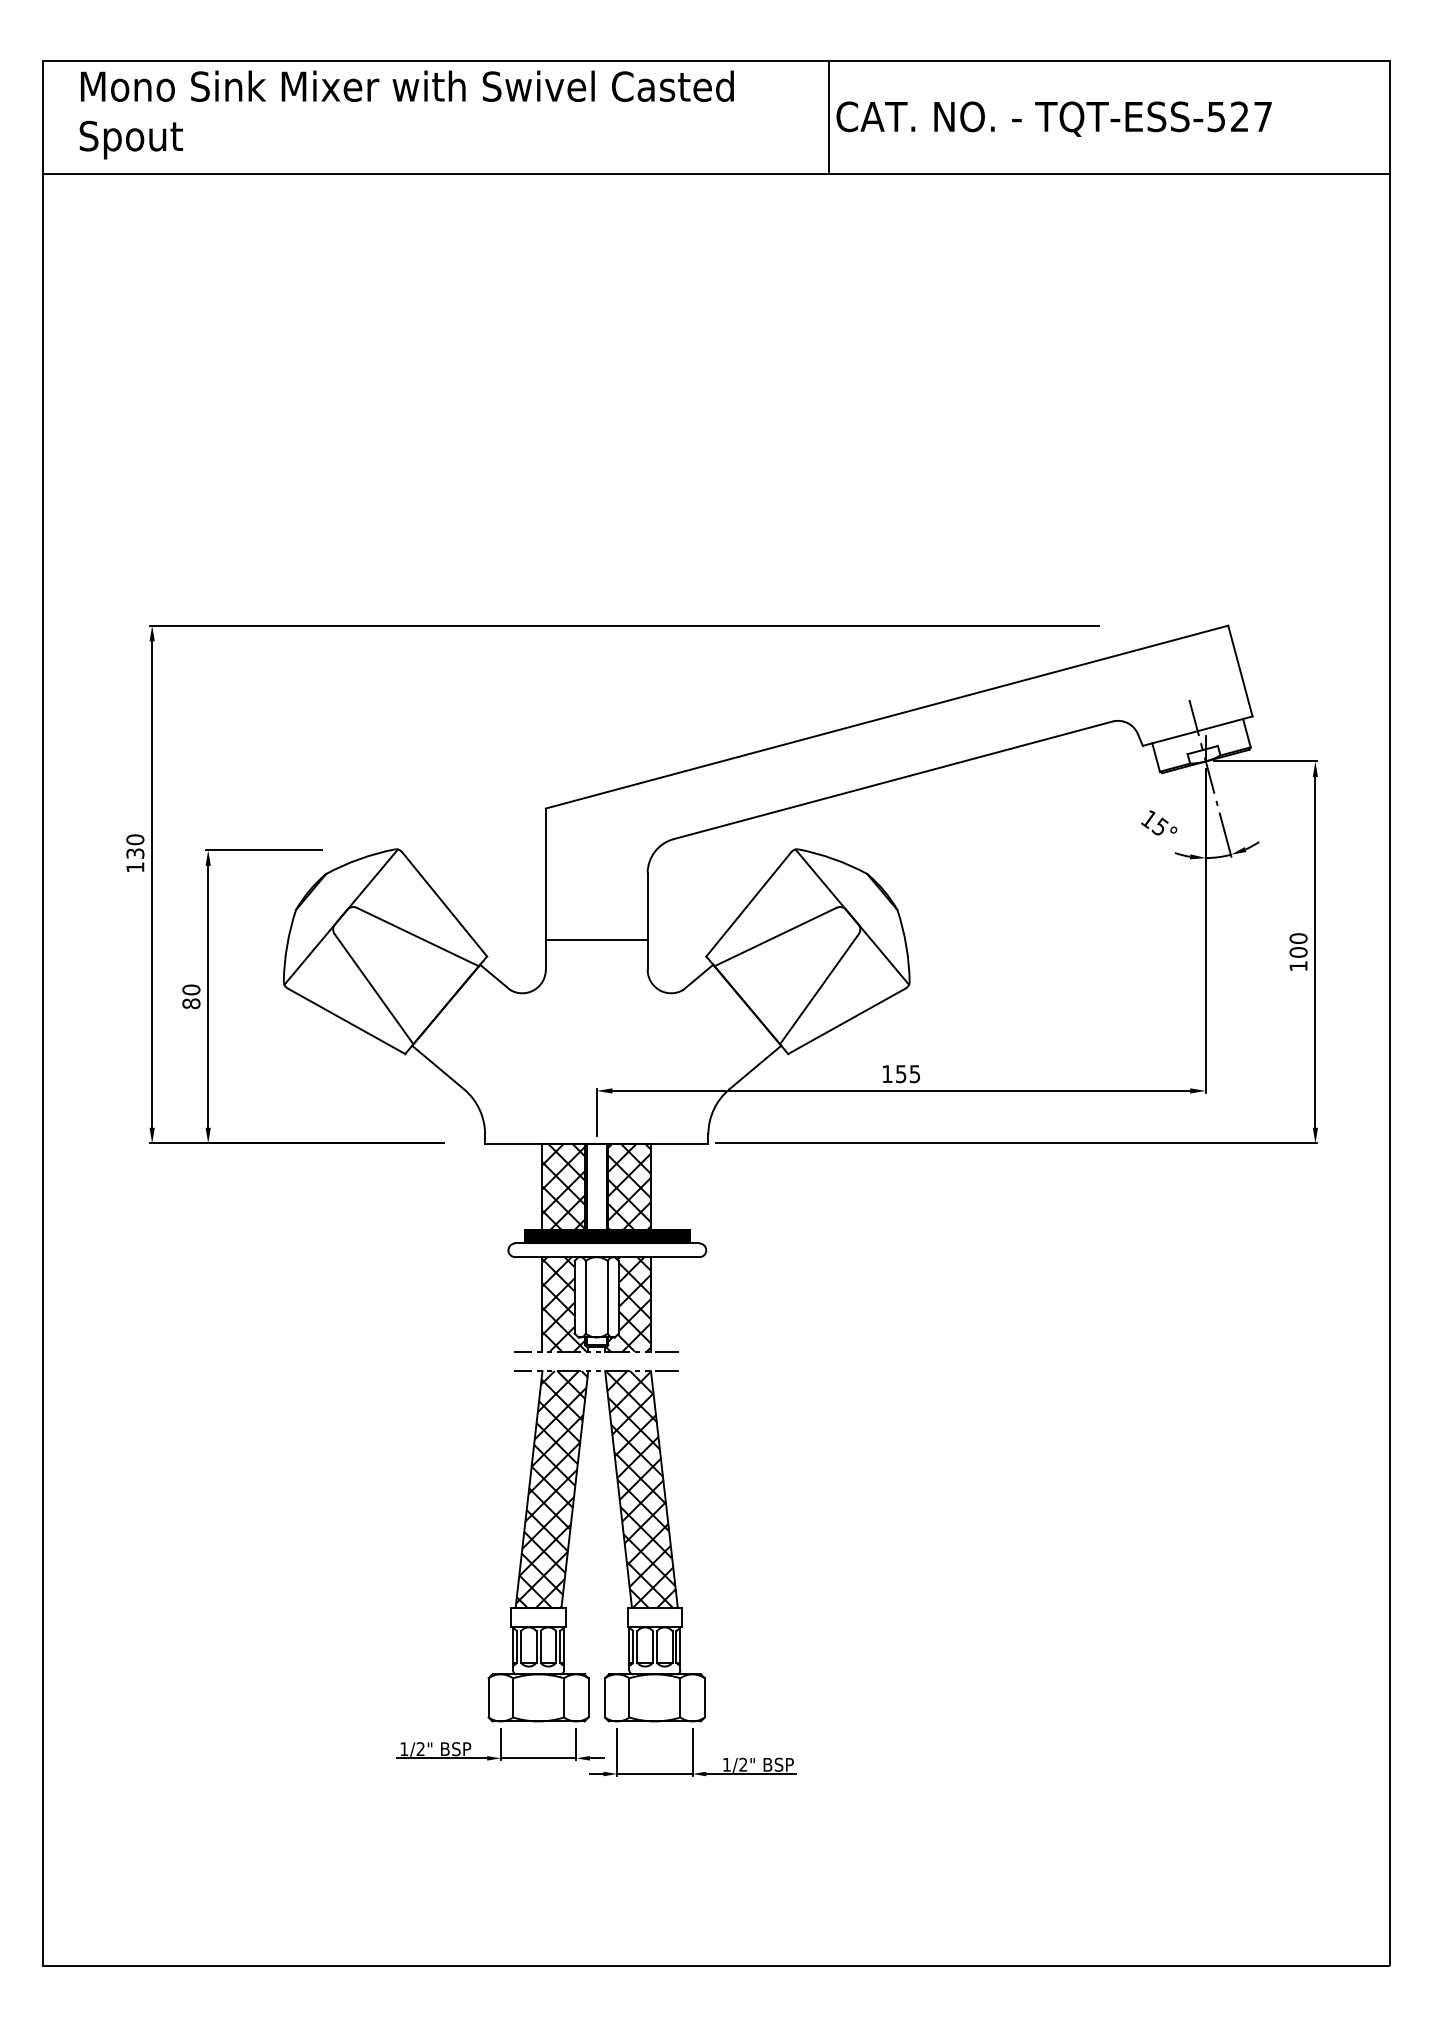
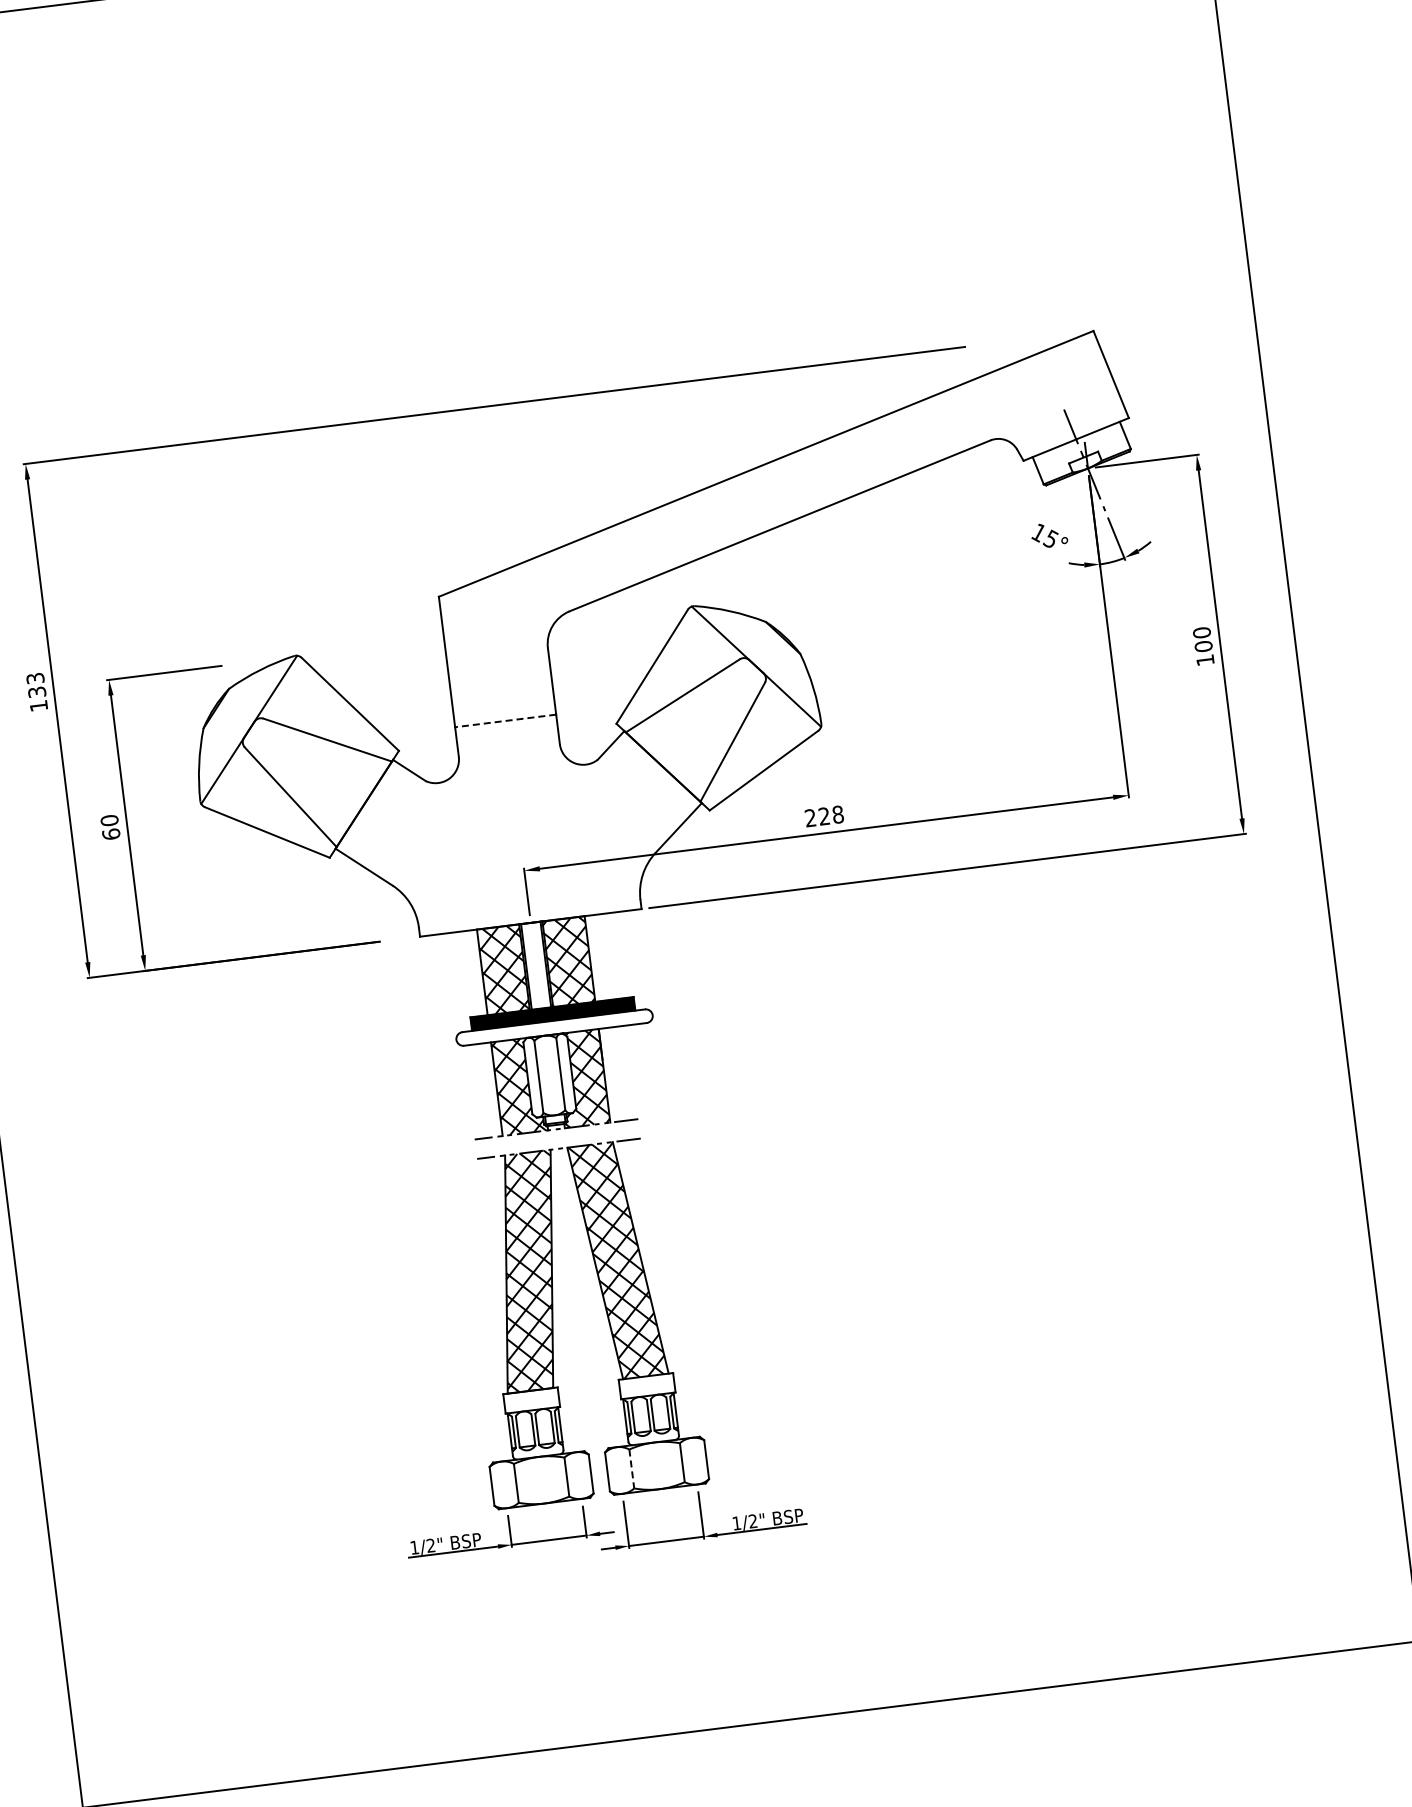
text: (135, 839) -> (35, 678), 130 -> 133
line: (596, 940) -> (505, 721), solid -> dashed
text: (191, 1003) -> (111, 834), 80 -> 60
text: (901, 1074) -> (824, 816), 155 -> 228
line: (629, 1697) -> (631, 1468), solid -> dashed

